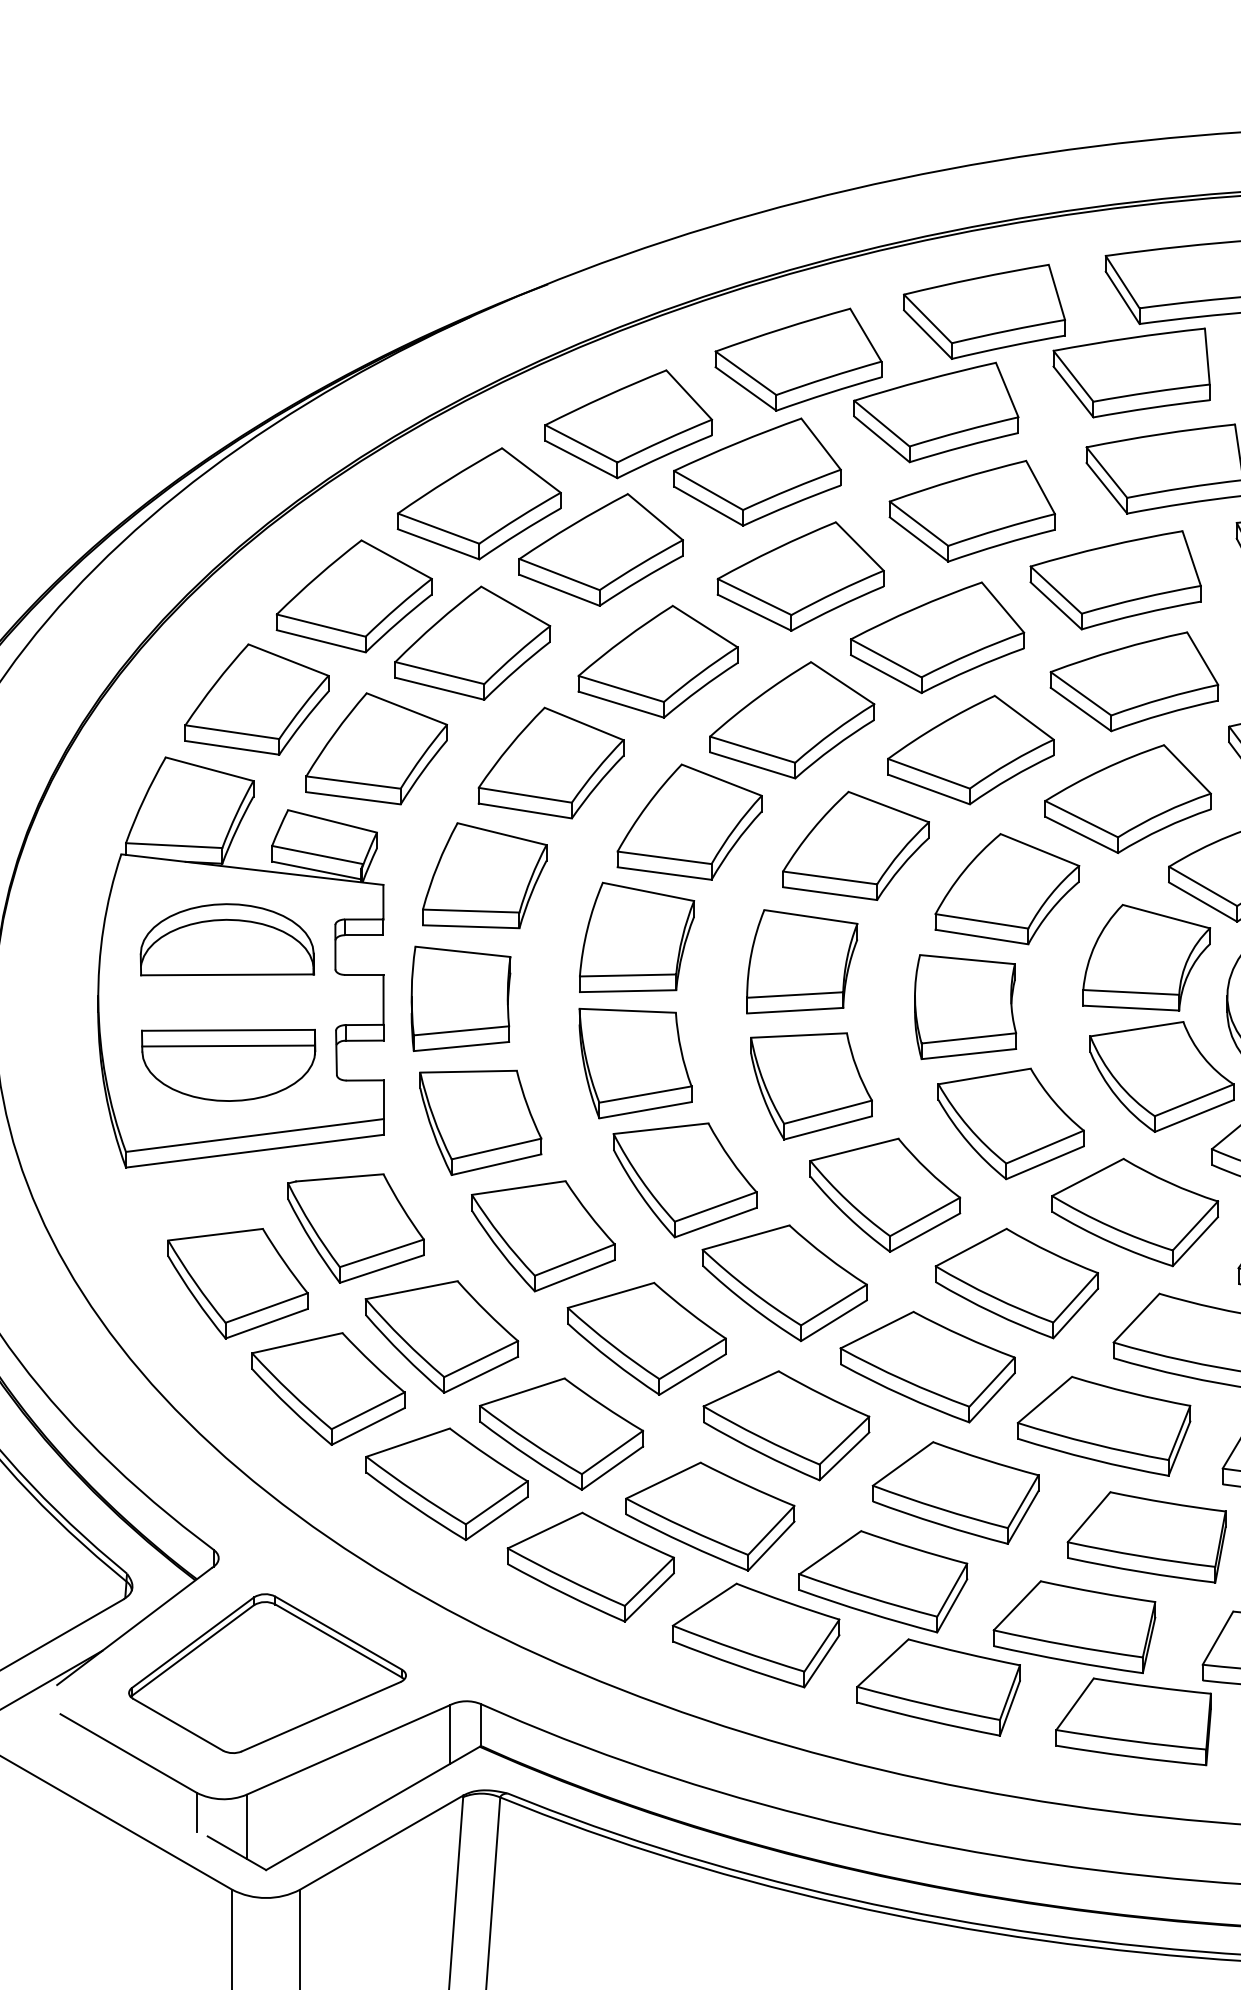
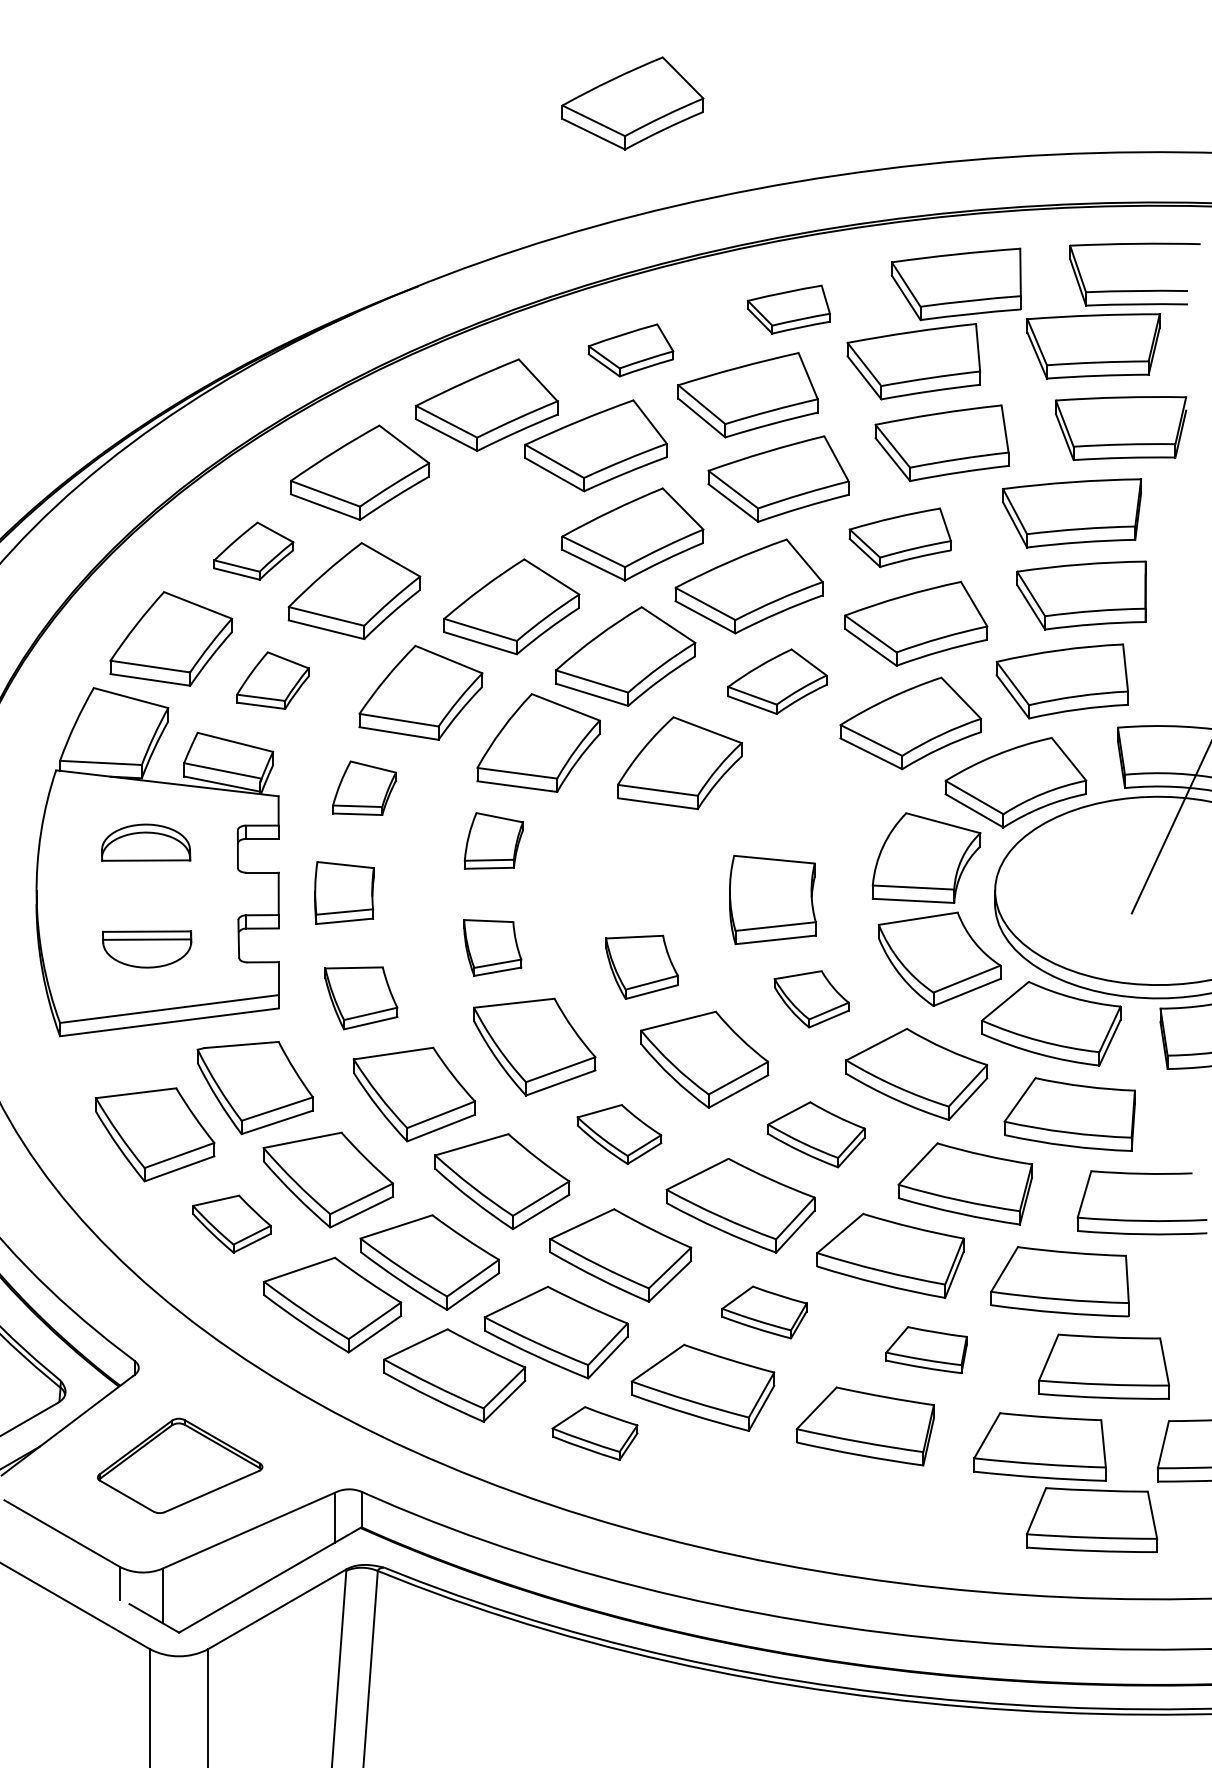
part: (800, 68) -> (632, 103), added
part: (983, 311) -> (788, 309), size x0.6
part: (797, 359) -> (630, 350), size x0.6
part: (601, 549) -> (463, 511), removed
part: (1115, 580) -> (900, 537), size x0.7
part: (353, 595) -> (253, 550), size x0.6
part: (376, 748) -> (272, 680), size x0.6
part: (971, 749) -> (777, 681), size x0.7
part: (484, 874) -> (364, 787), size x0.6
part: (1007, 888) -> (808, 799), removed
part: (636, 937) -> (493, 840), size x0.6
part: (226, 939) -> (145, 842), size x0.6
part: (801, 961) -> (633, 861), removed
part: (461, 998) -> (344, 892), size x0.7
part: (635, 1063) -> (492, 947), size x0.6
part: (227, 1065) -> (146, 949), size x0.6
part: (810, 1086) -> (641, 967), size x0.7
part: (481, 1123) -> (361, 998), size x0.7
part: (1011, 1124) -> (811, 999), size x0.6
part: (784, 1283) -> (619, 1134), size x0.6
part: (1016, 1283) -> (816, 1134), size x0.7
part: (327, 1388) -> (231, 1223), size x0.6
part: (955, 1492) -> (764, 1312), size x0.6
part: (1146, 1536) -> (926, 1349), size x0.6
part: (755, 1635) -> (594, 1433), size x0.6
part: (266, 1673) -> (179, 1465), size x0.7
part: (939, 1687) -> (750, 1477), removed
part: (1133, 1721) -> (915, 1506), removed

